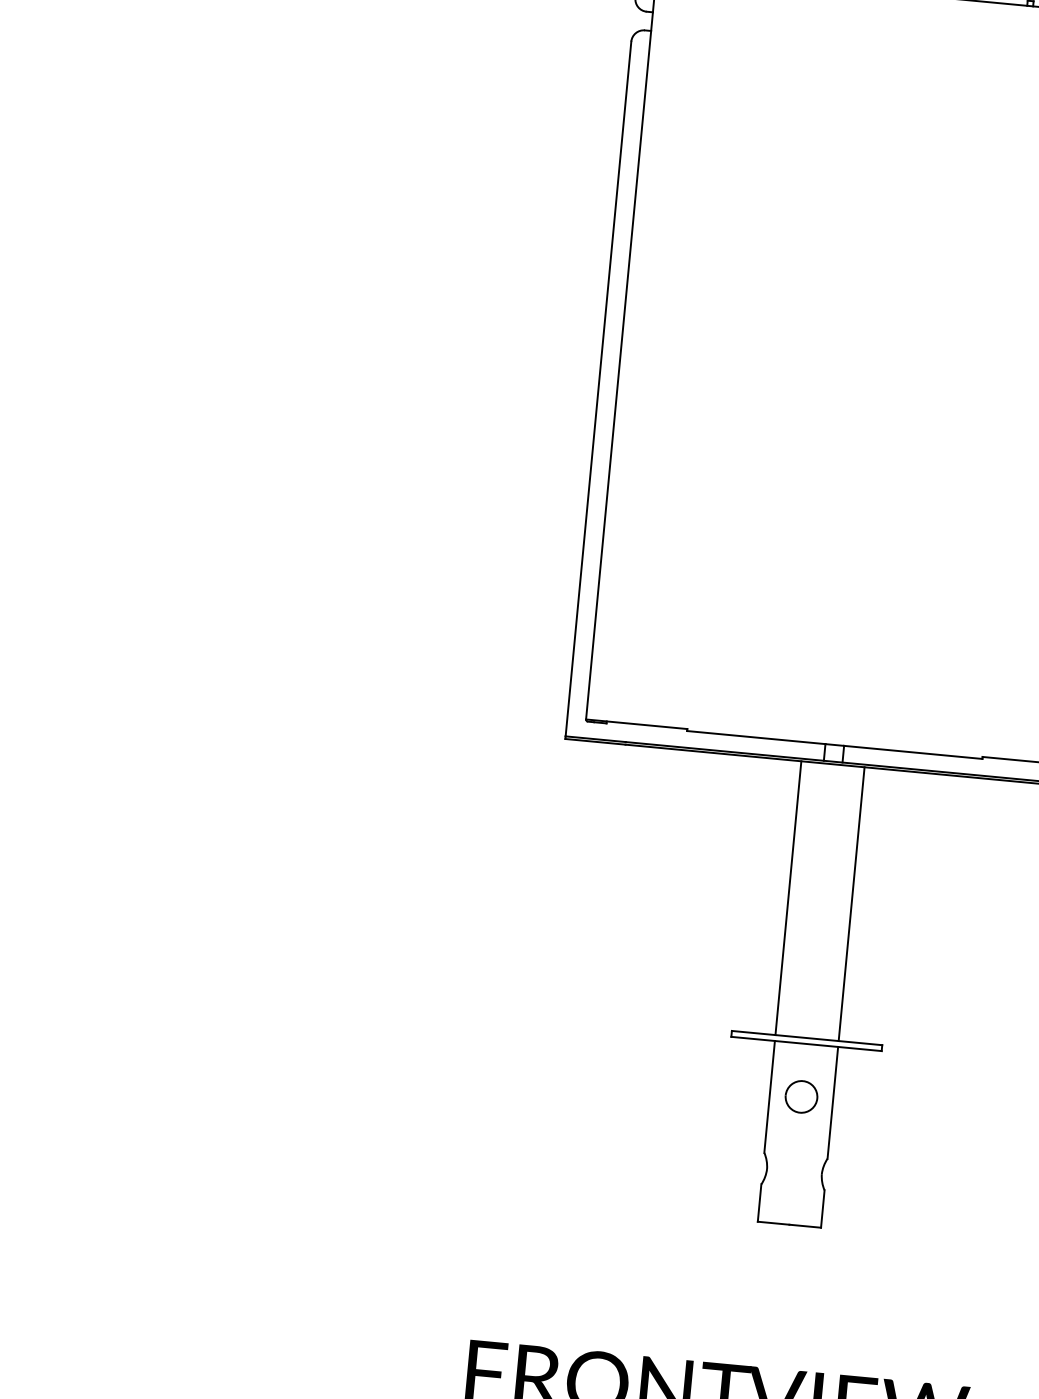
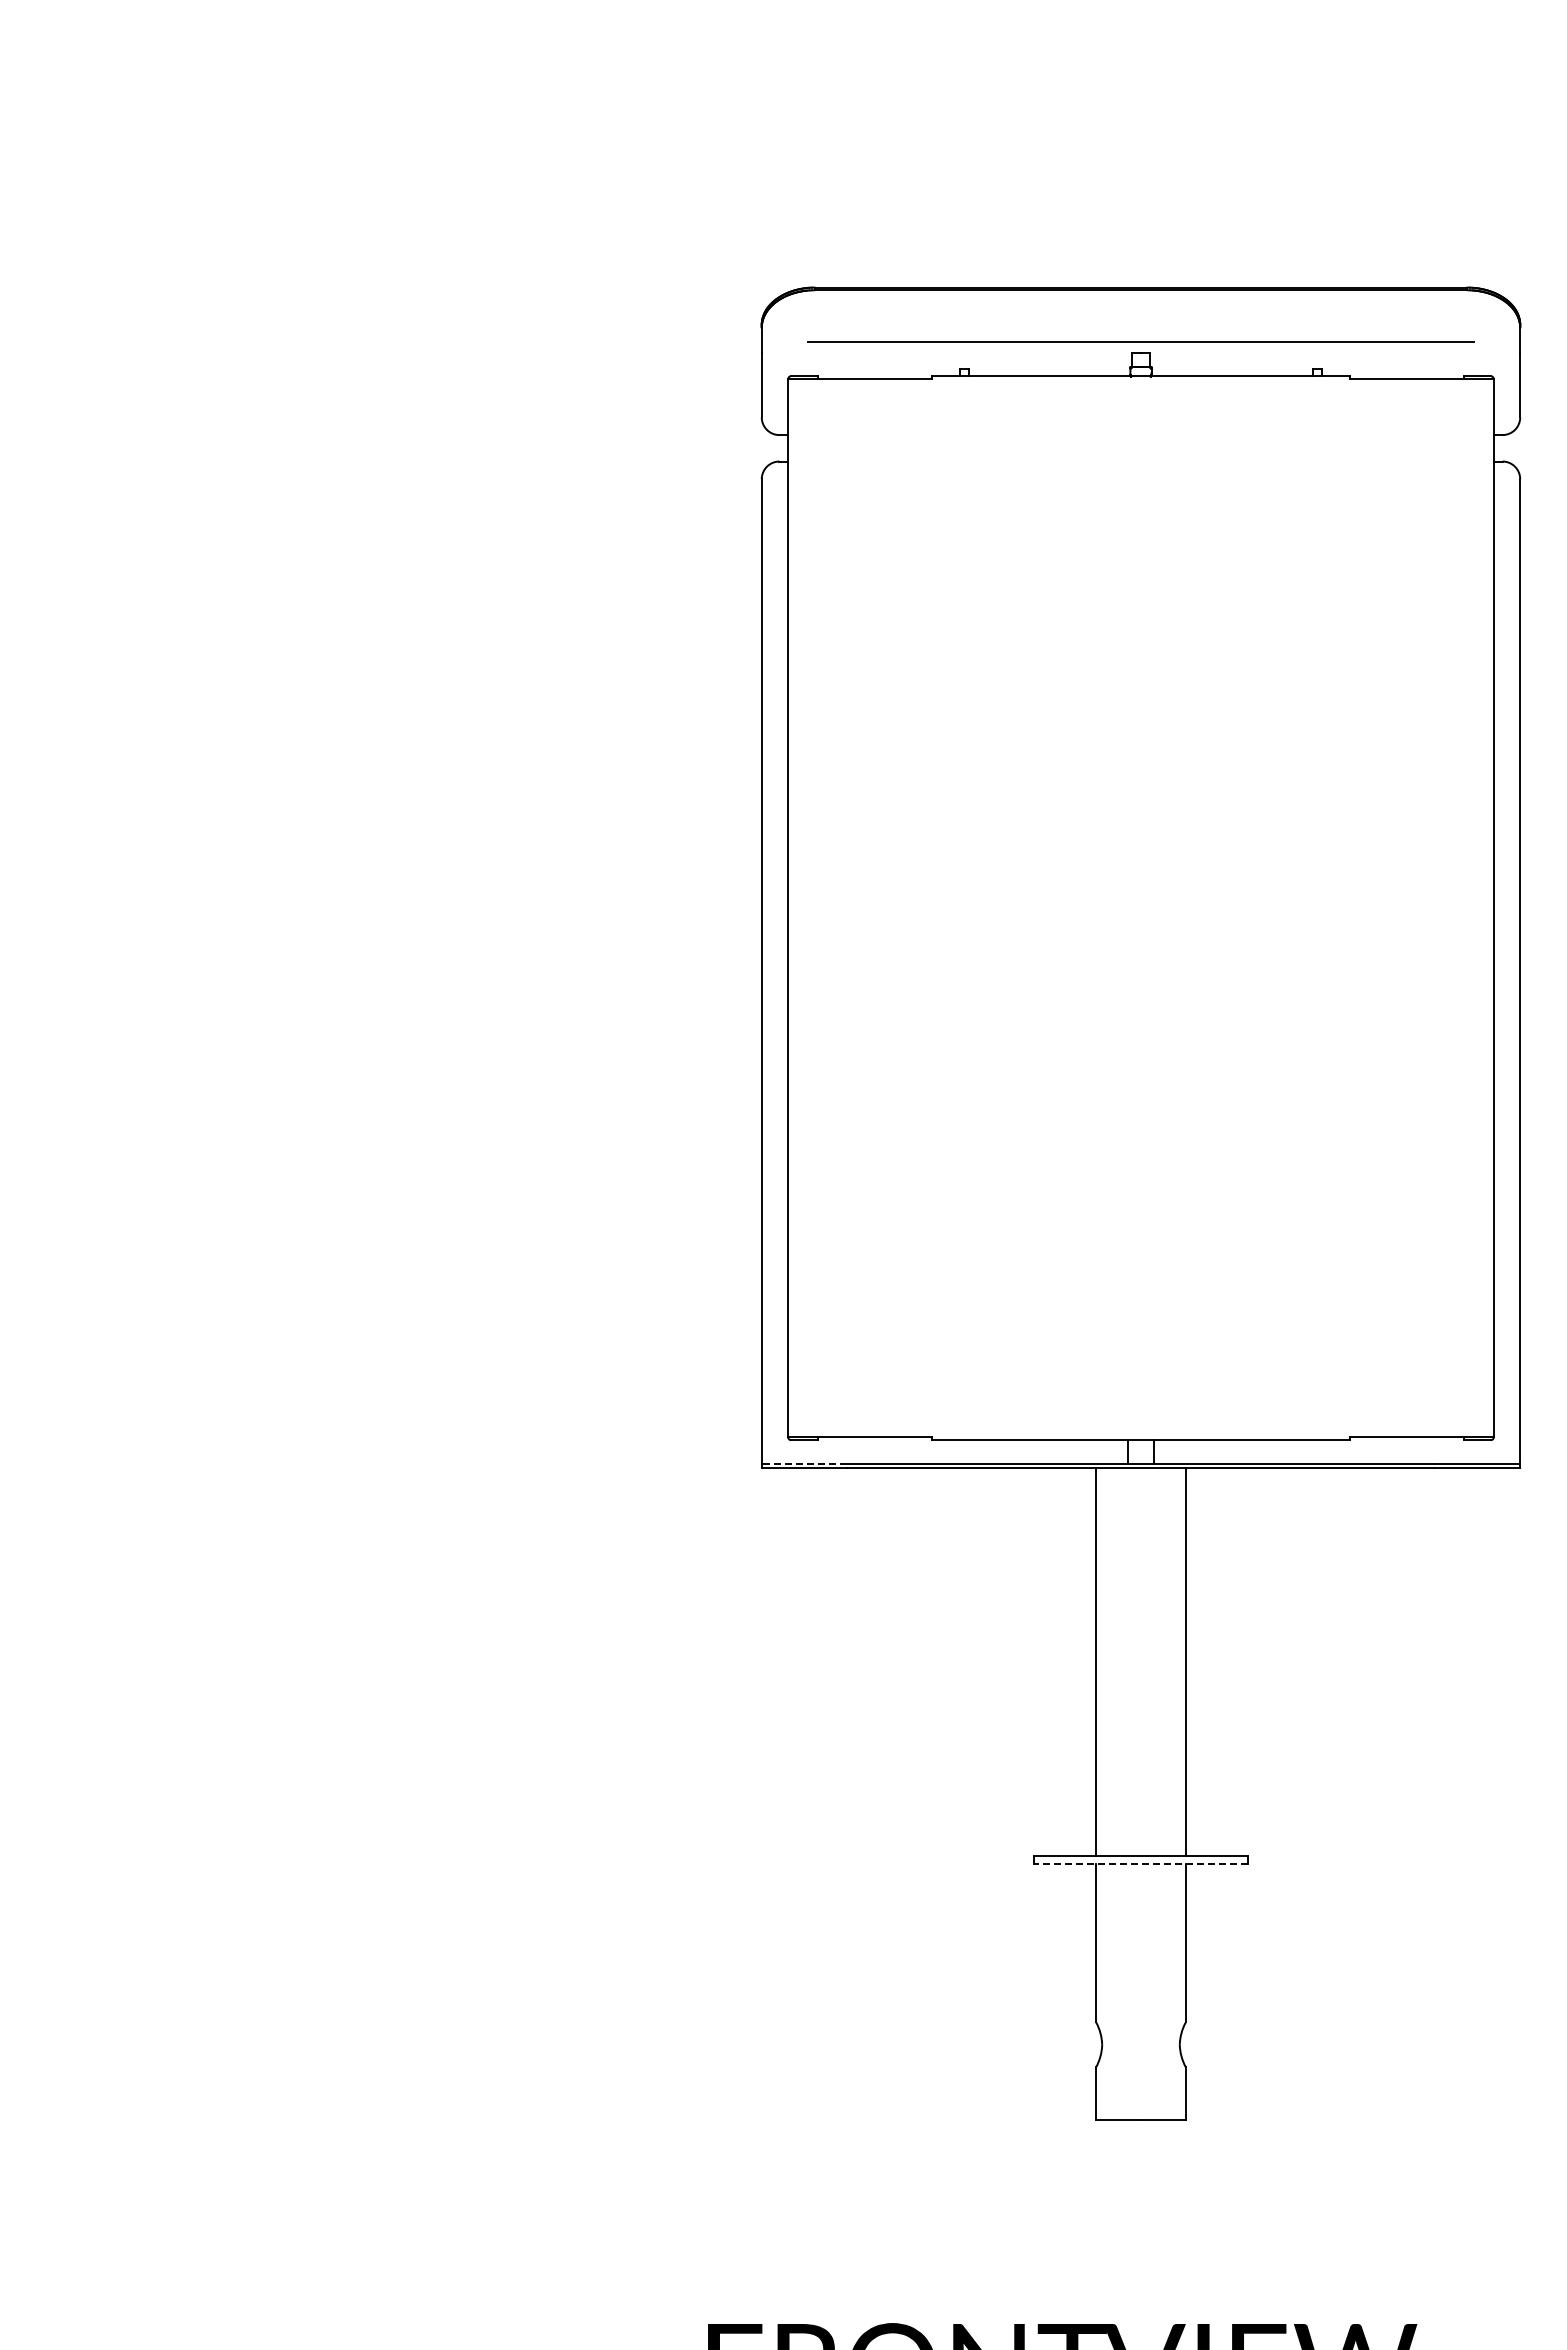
line: (595, 739) -> (804, 1463), solid -> dashed
line: (806, 1043) -> (1140, 1863), solid -> dashed
part: (801, 1096) -> (1140, 1938), removed

